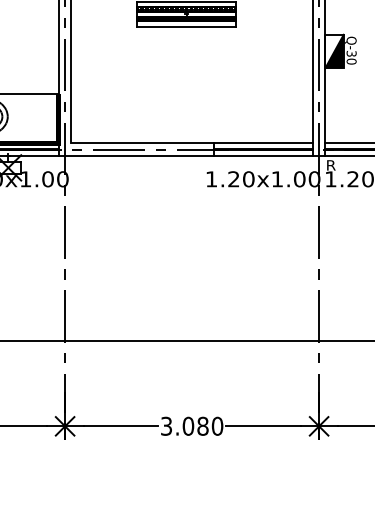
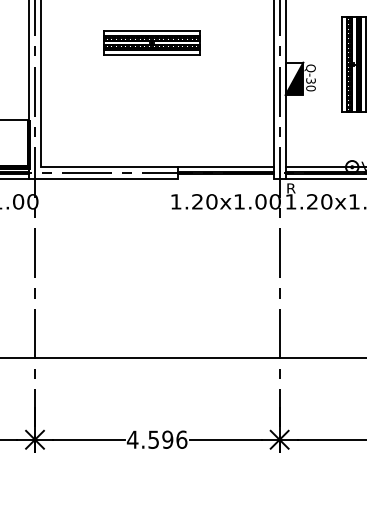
line: (262, 156) -> (225, 179), removed
text: (191, 426) -> (156, 439), 3.080 -> 4.596

